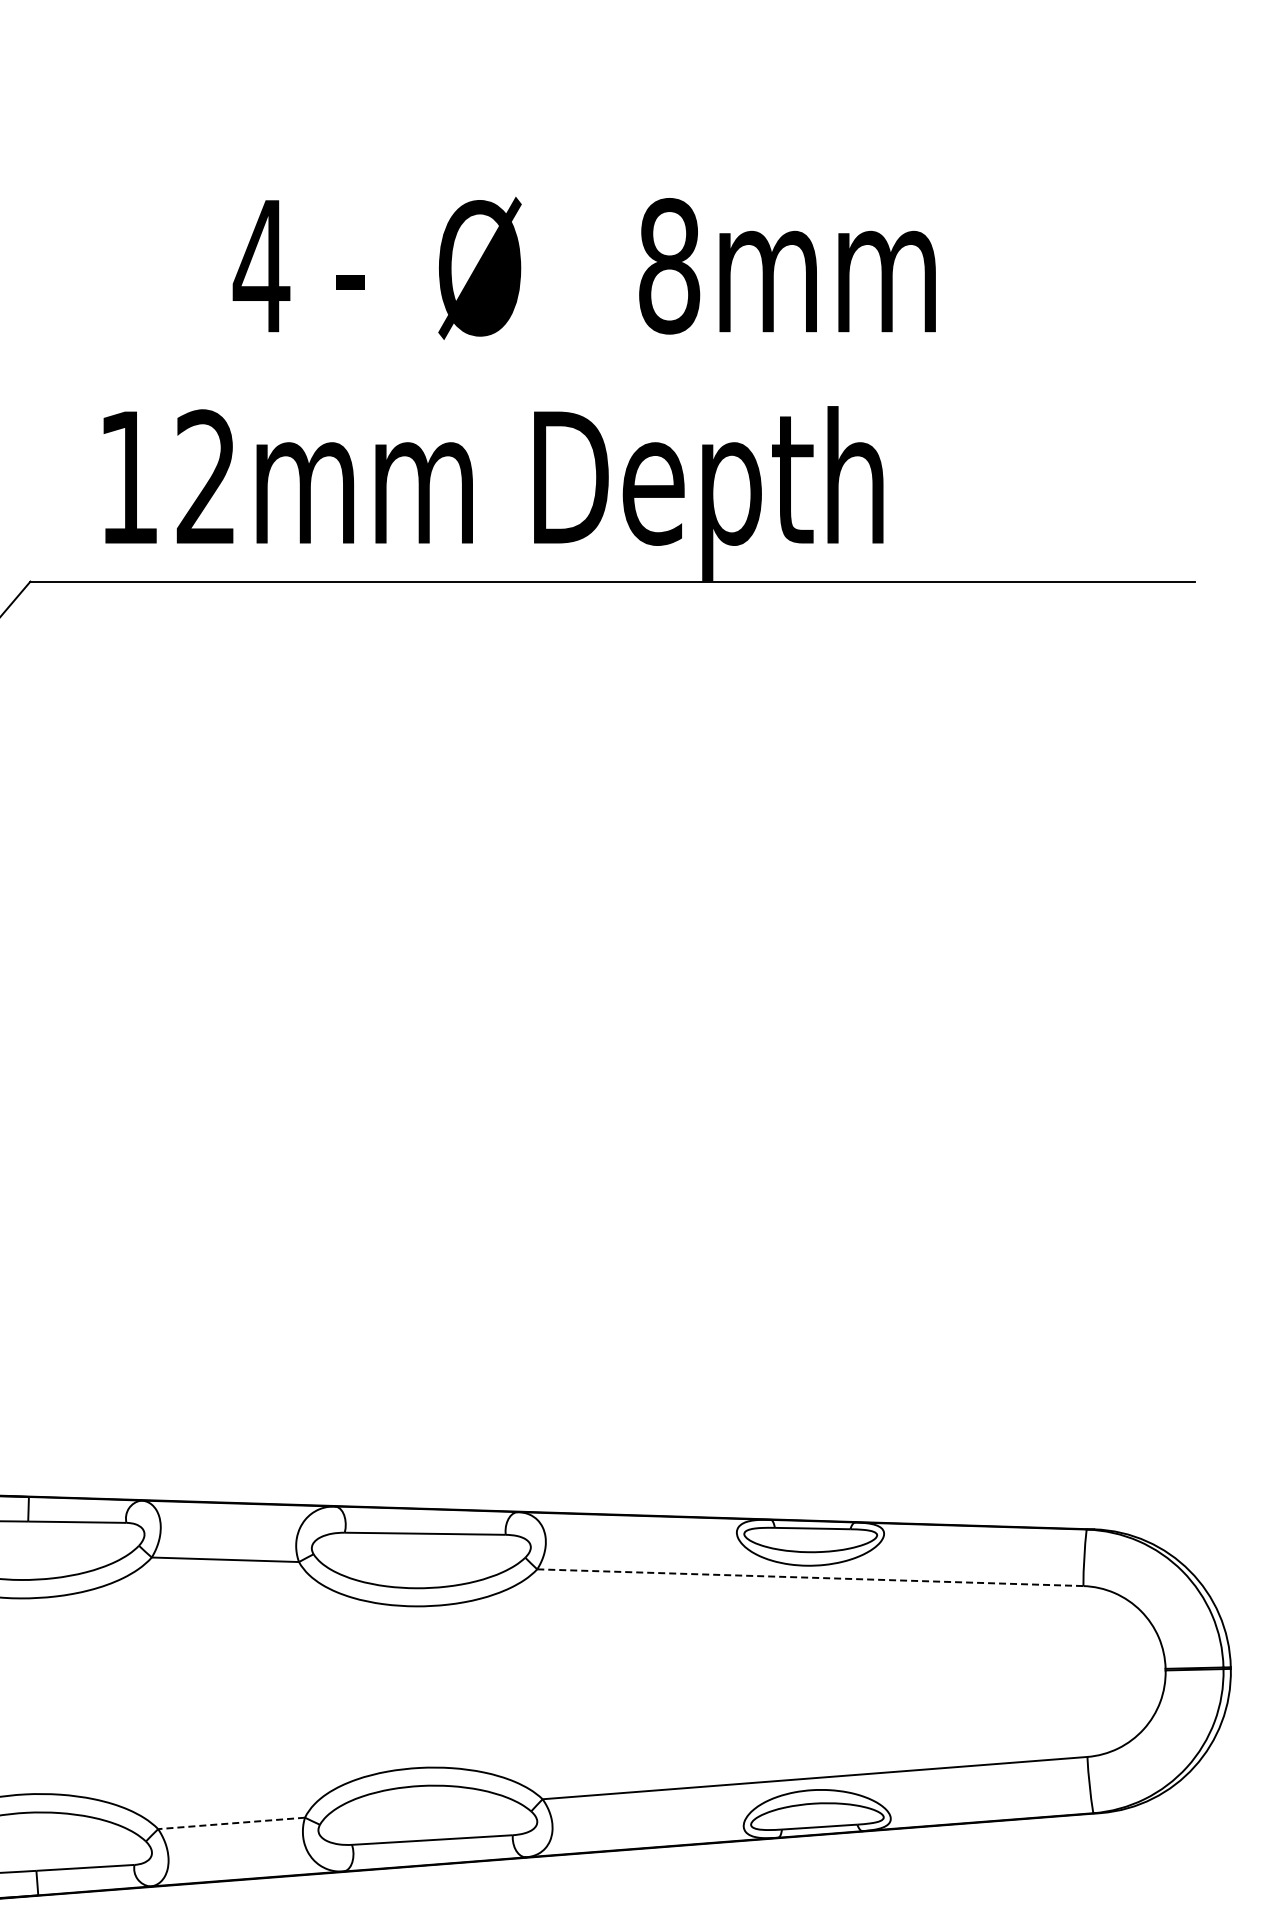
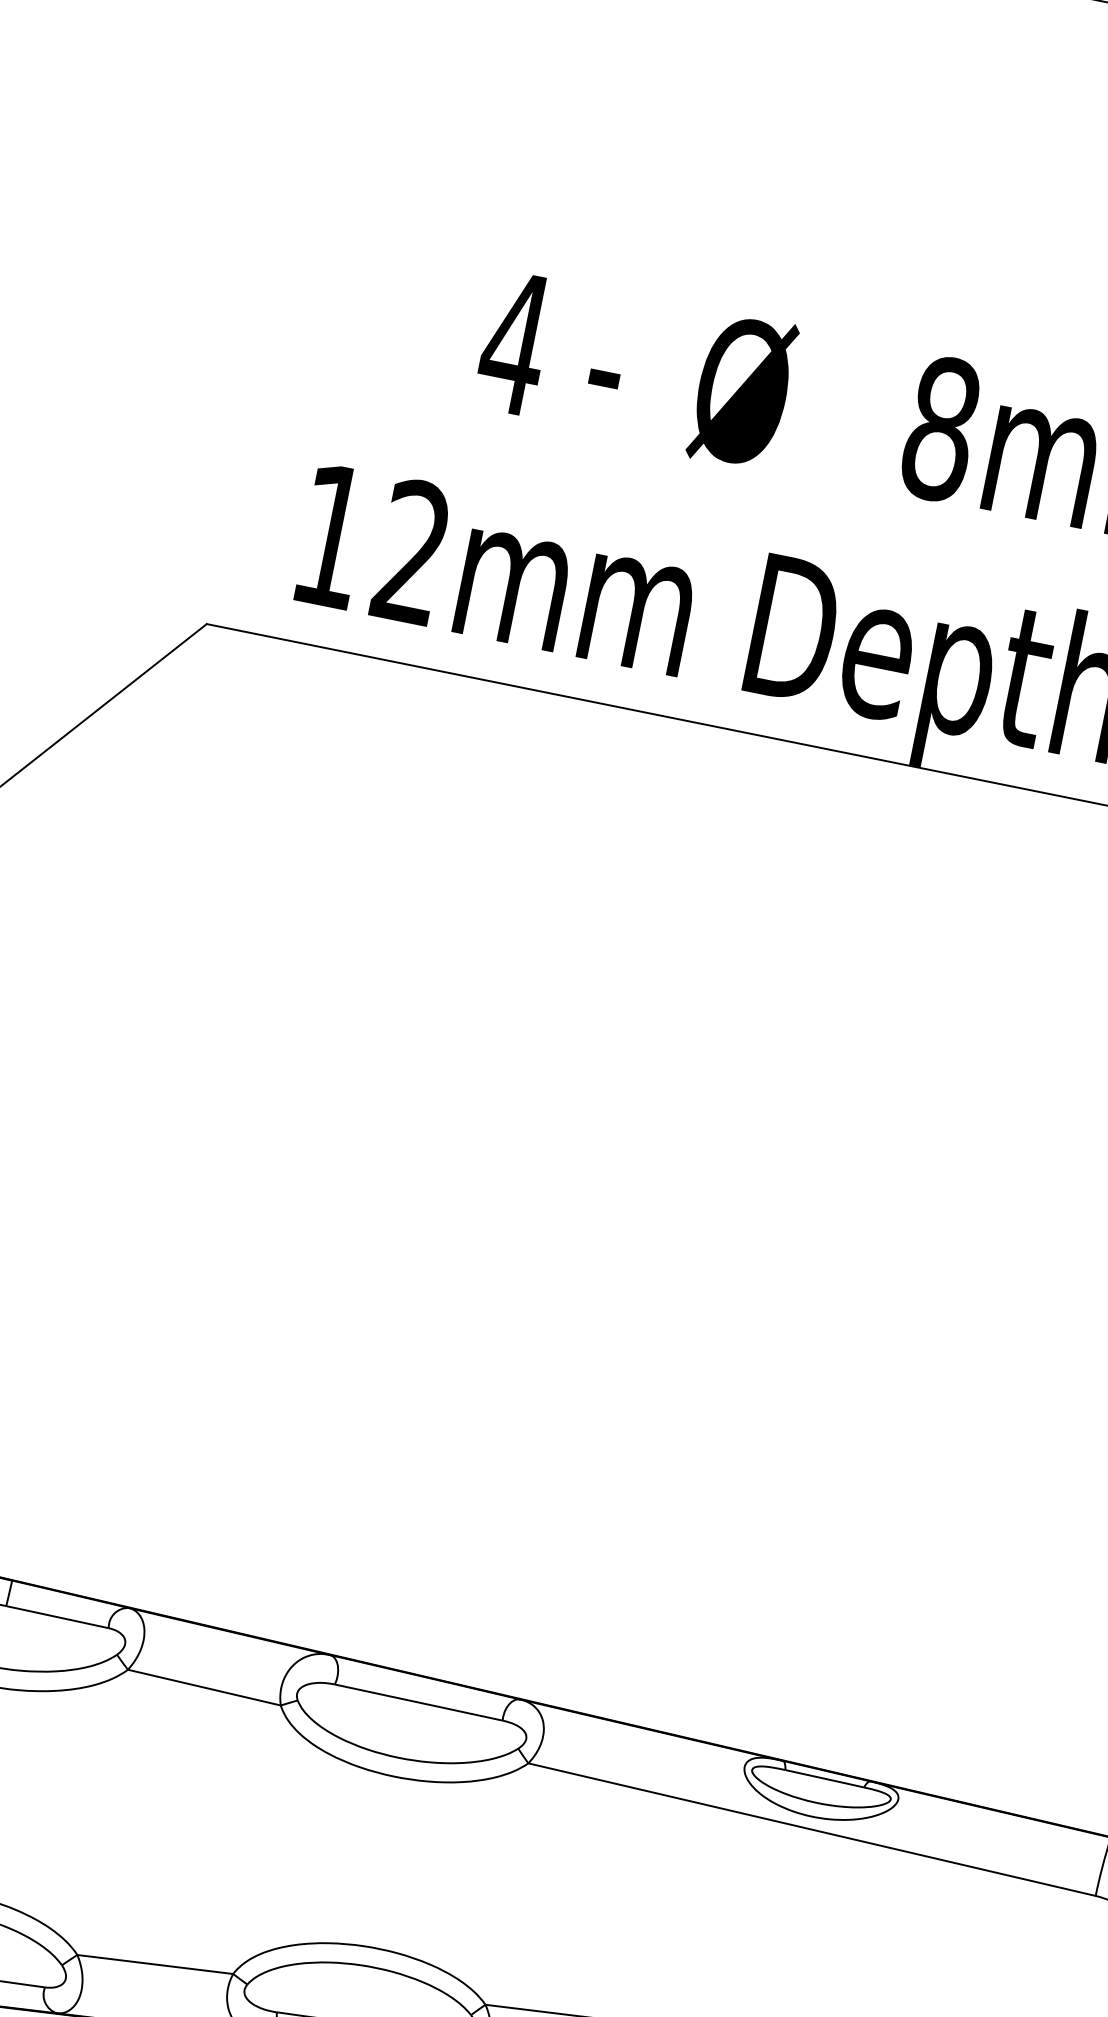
line: (810, 1577) -> (812, 1829), dashed -> solid
line: (231, 1823) -> (155, 1964), dashed -> solid

